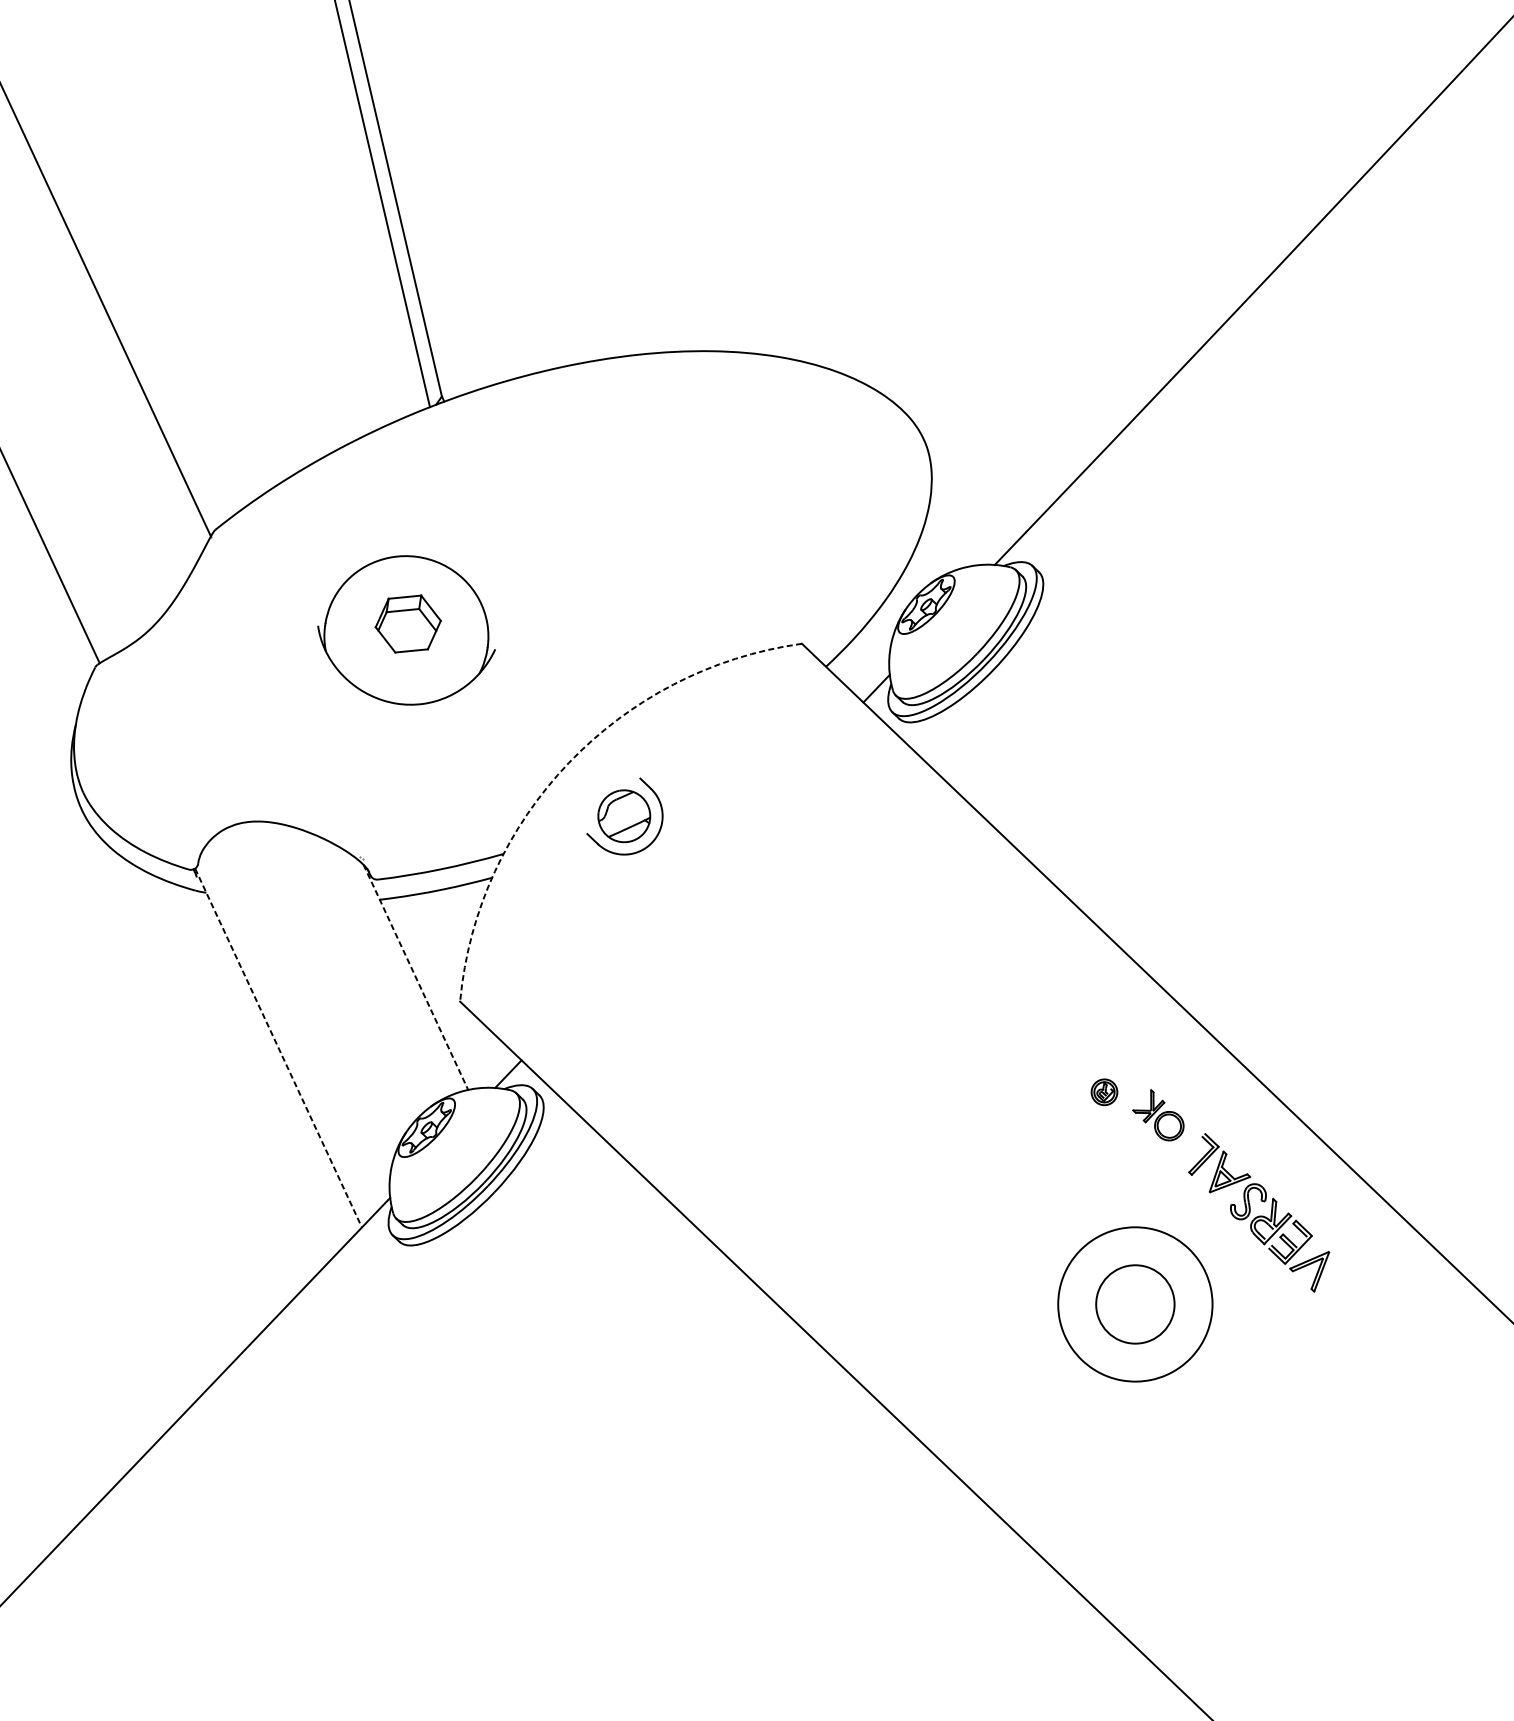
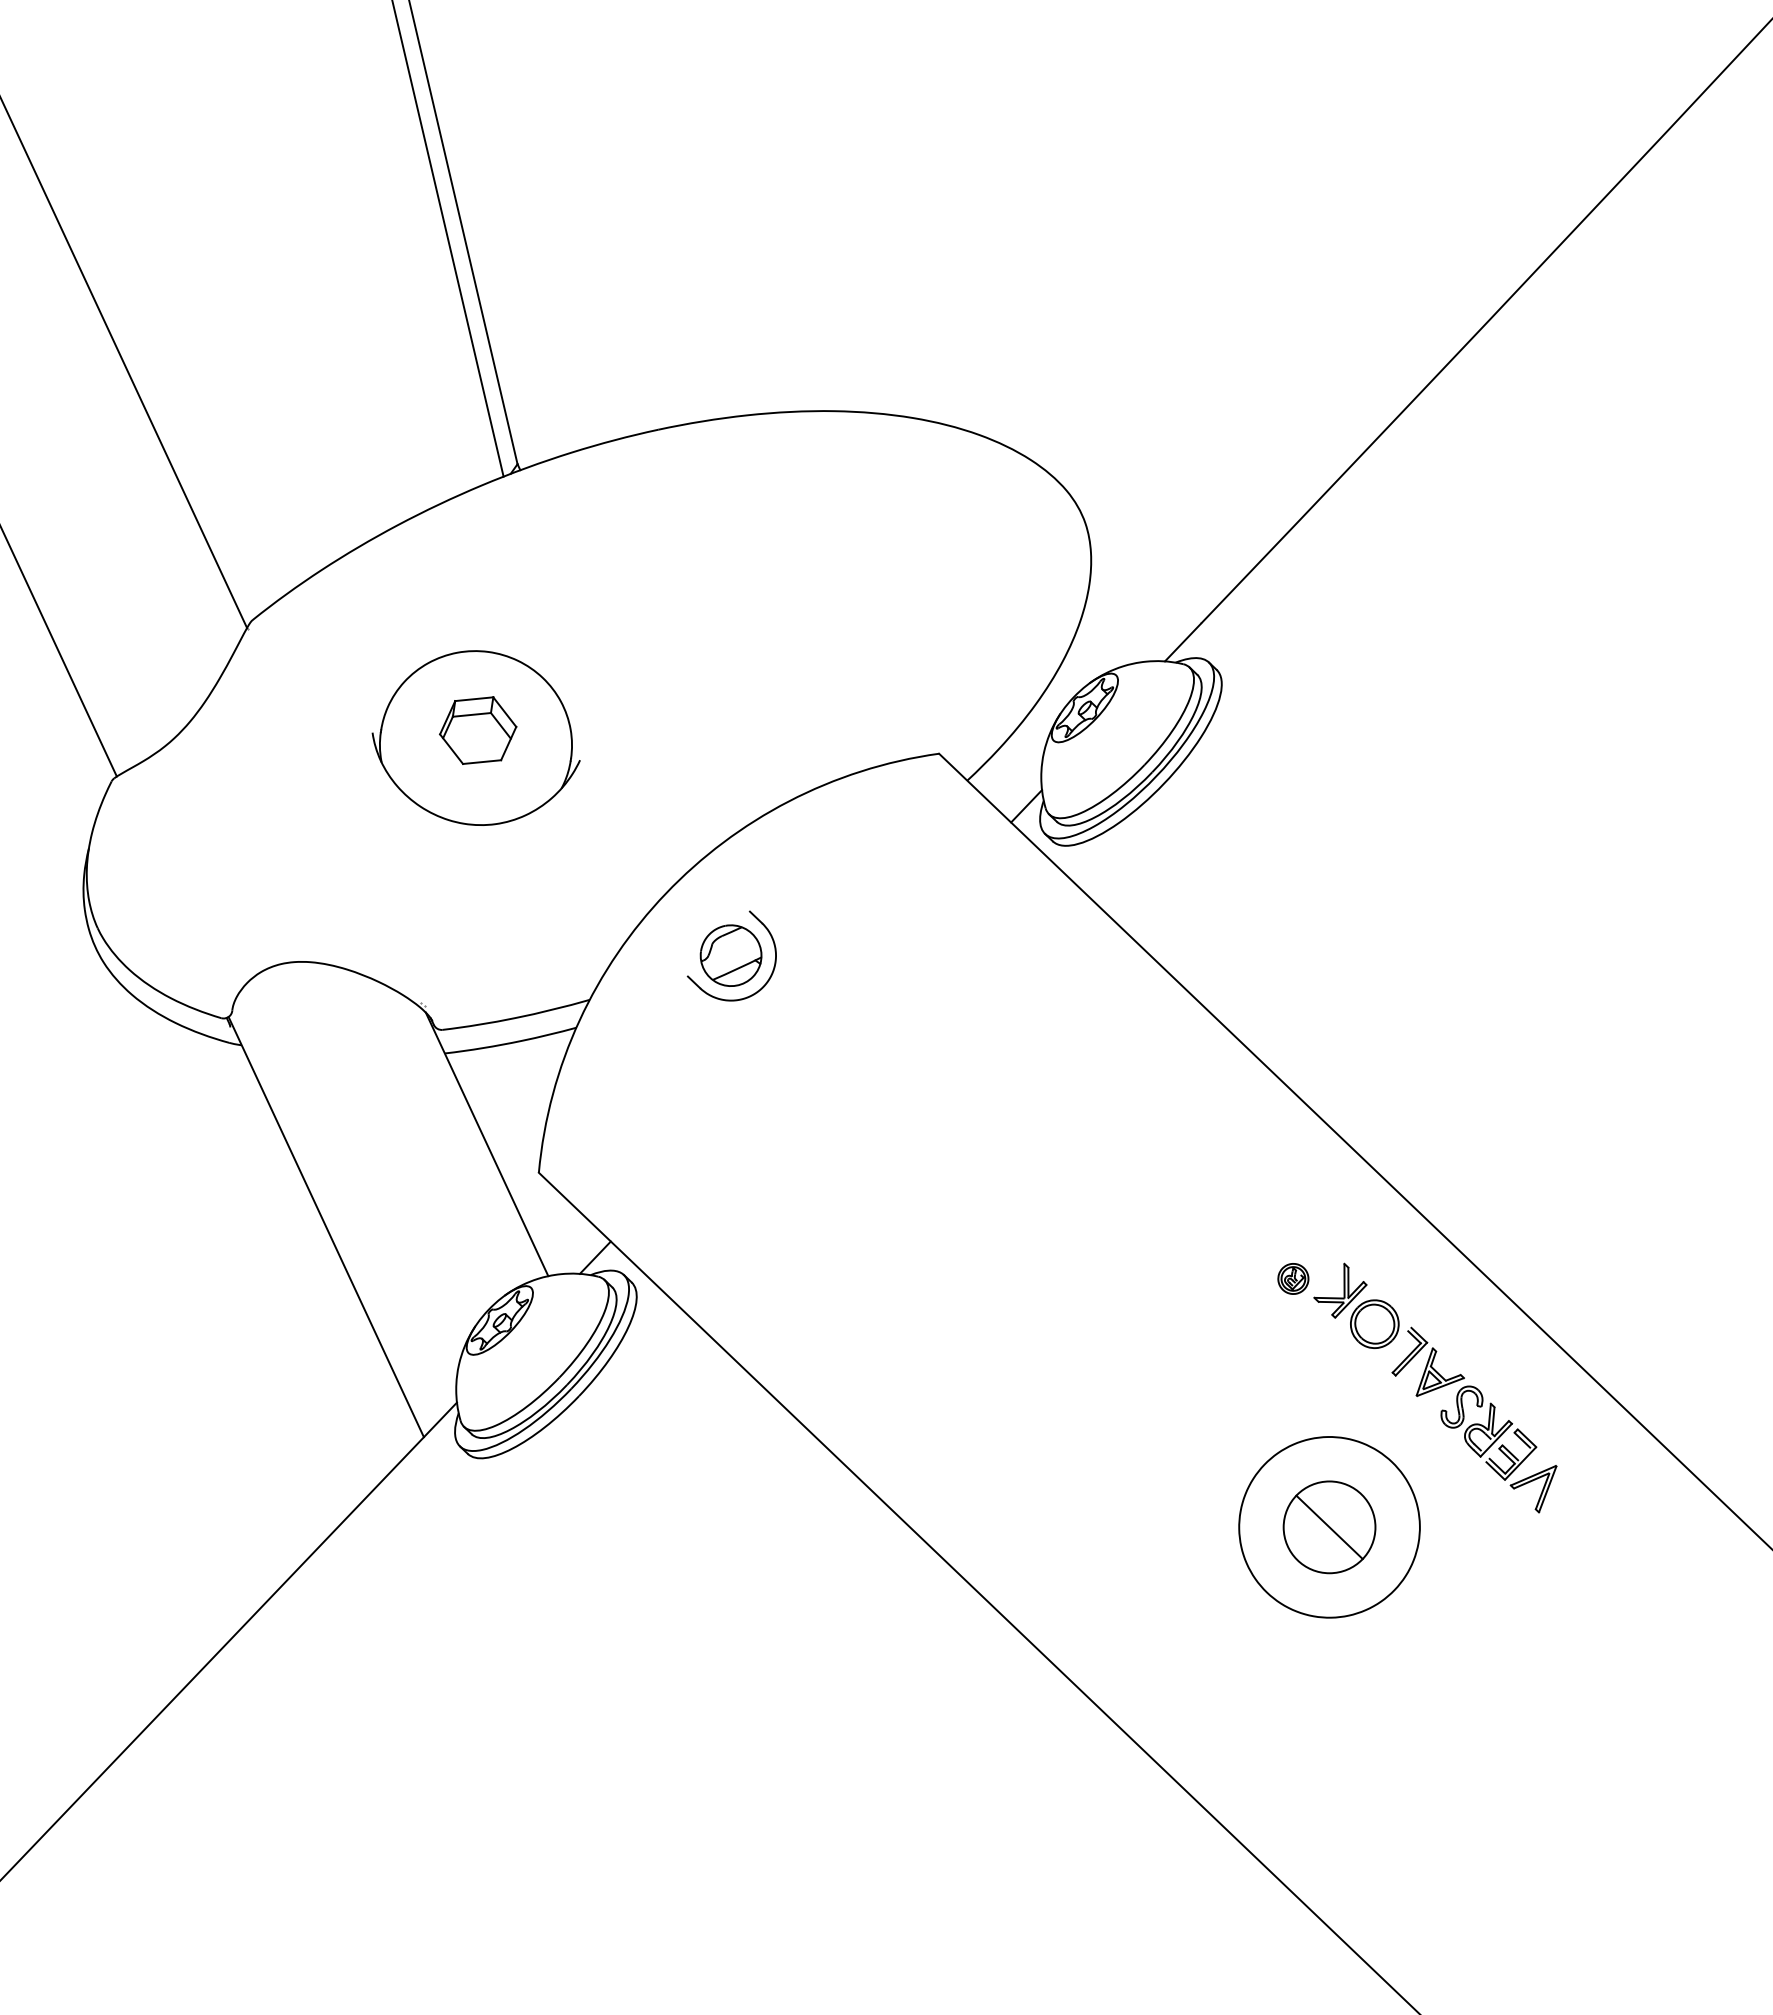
arc: (568, 763) -> (665, 893), dashed -> solid
line: (416, 977) -> (487, 1144), dashed -> solid
line: (278, 1048) -> (326, 1227), dashed -> solid
part: (1158, 1114) -> (1356, 1305), size x1.43
line: (1135, 1304) -> (1329, 1527), added

